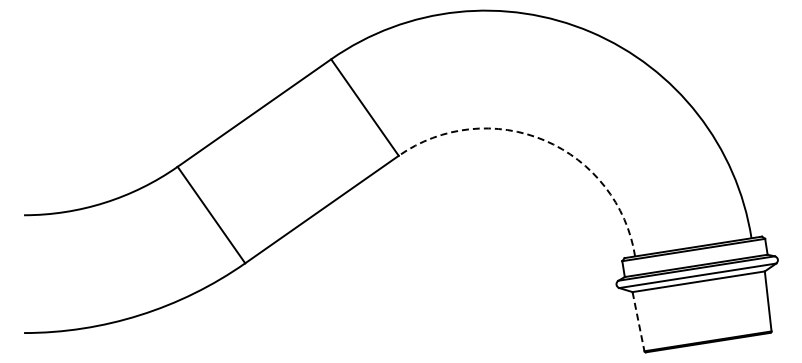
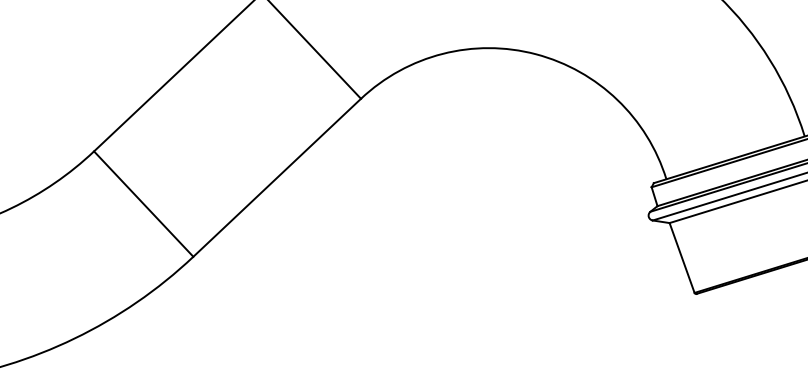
arc: (544, 140) -> (535, 54), dashed -> solid
line: (638, 322) -> (682, 258), dashed -> solid

